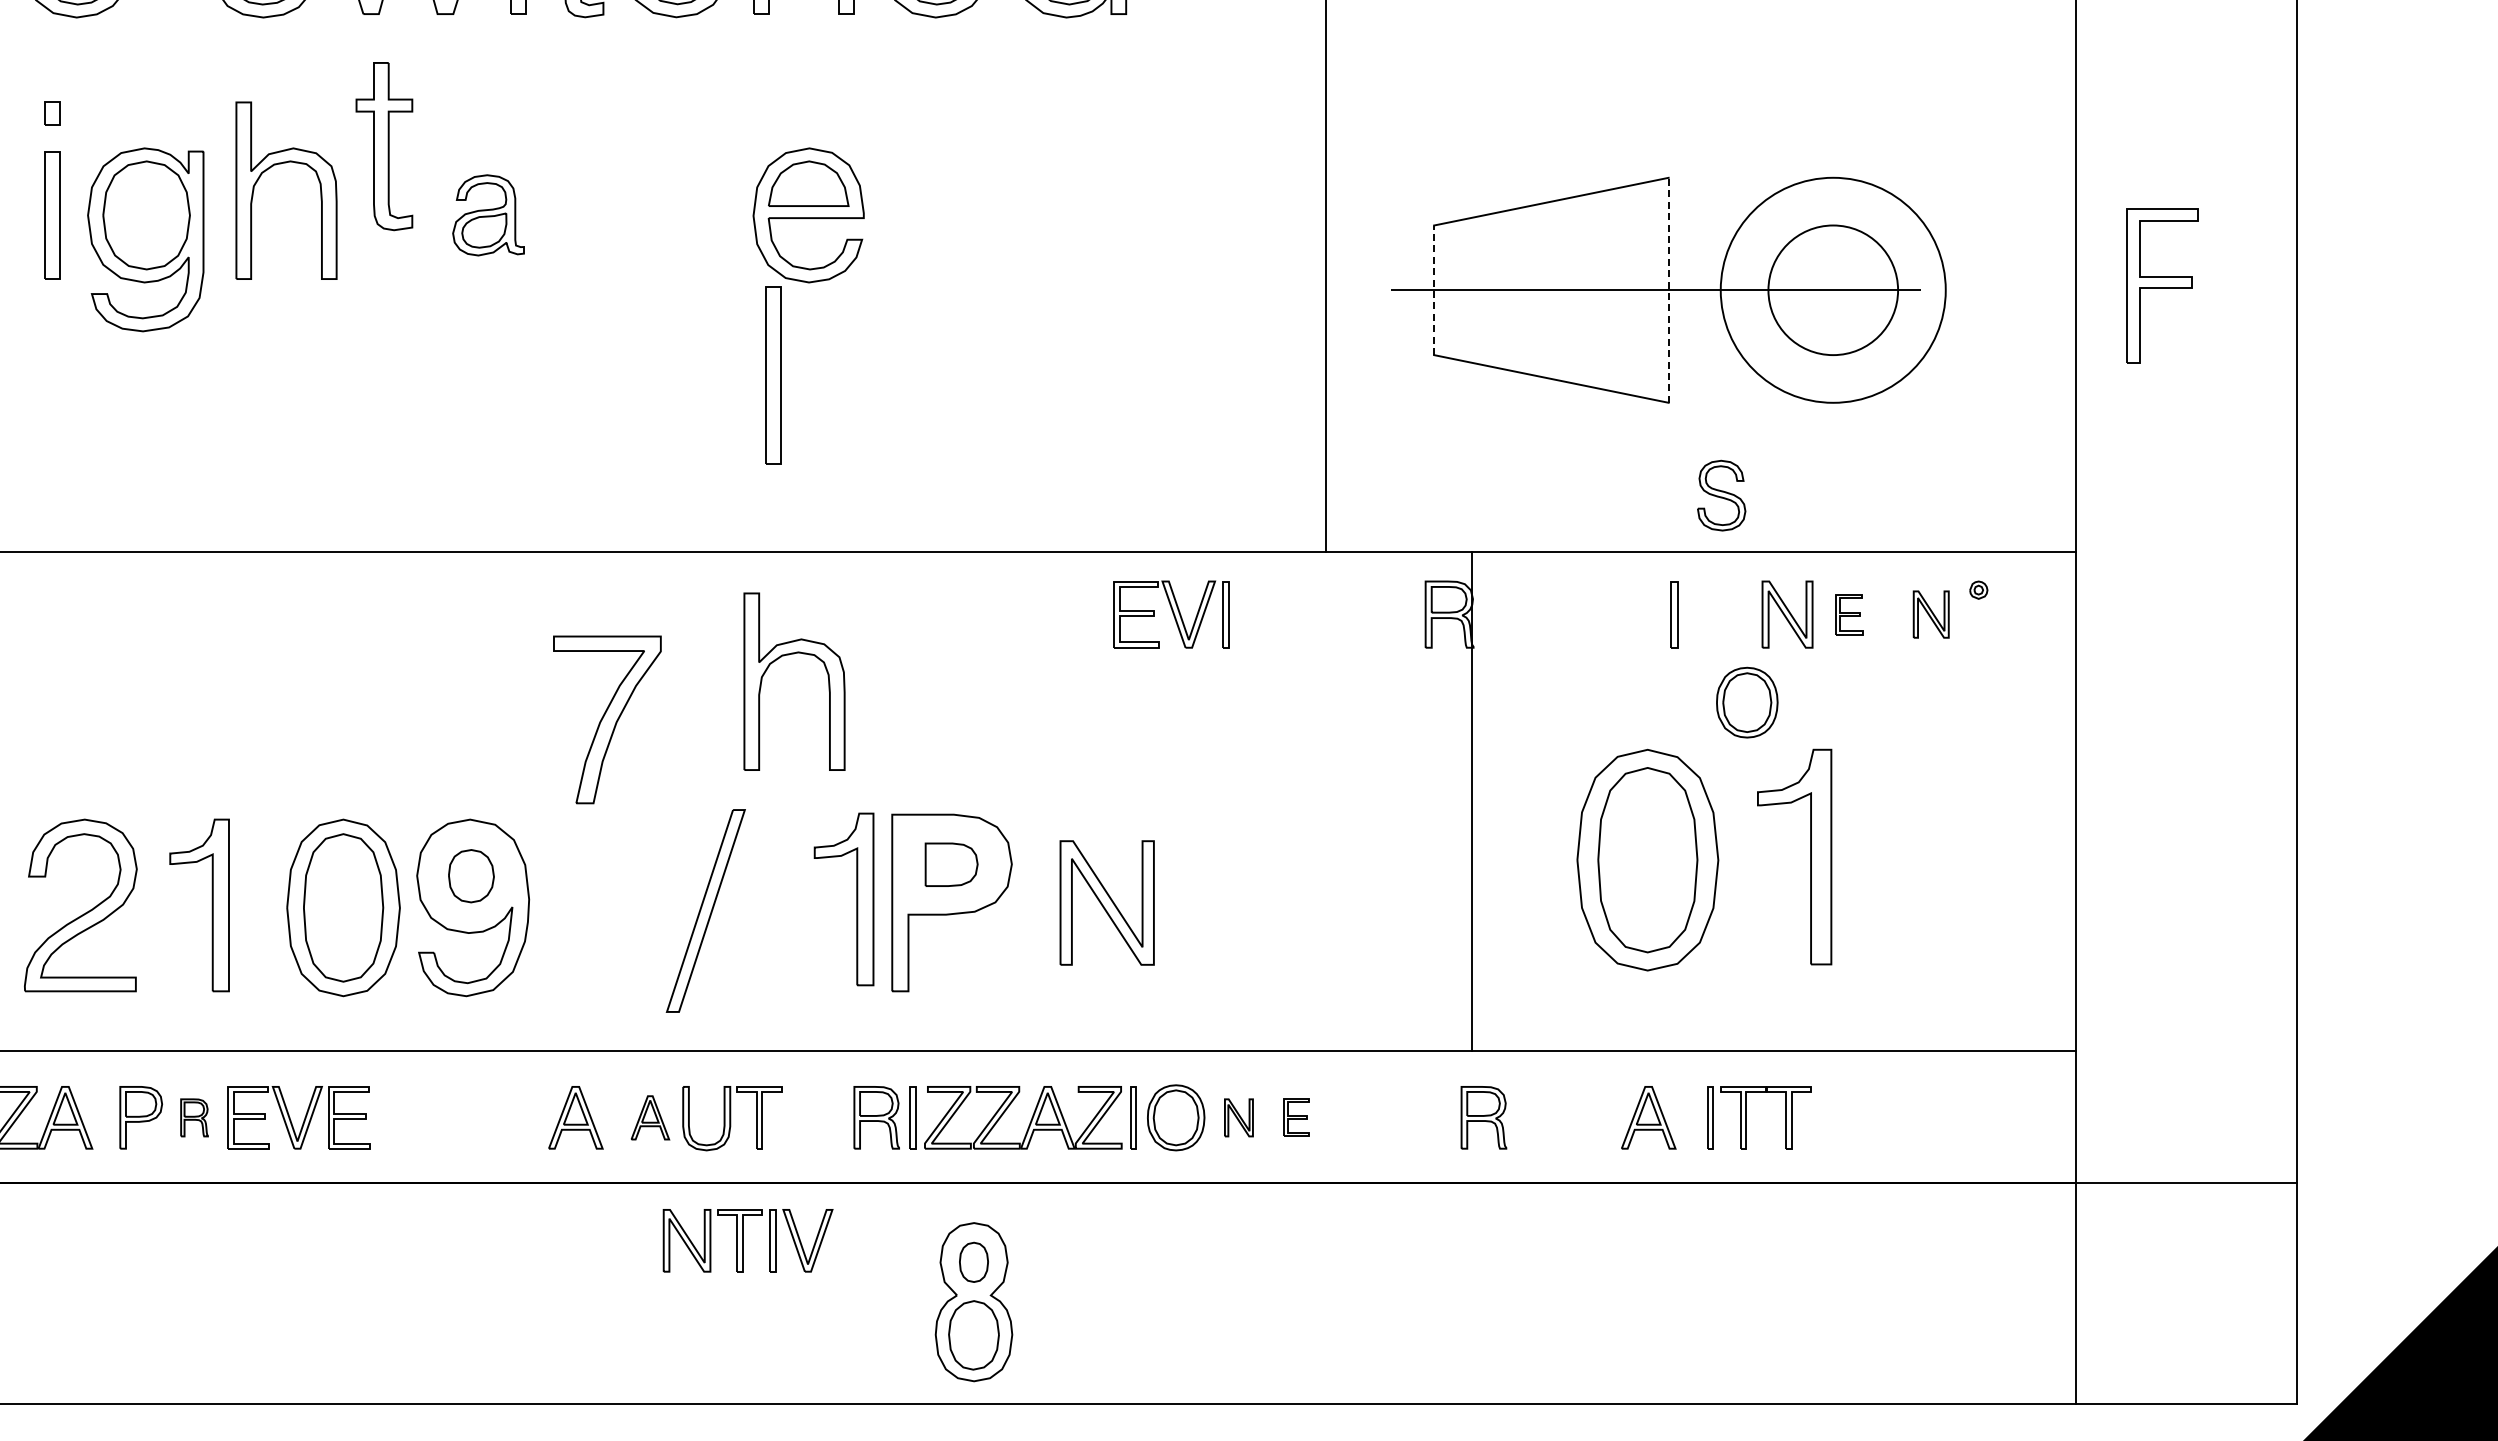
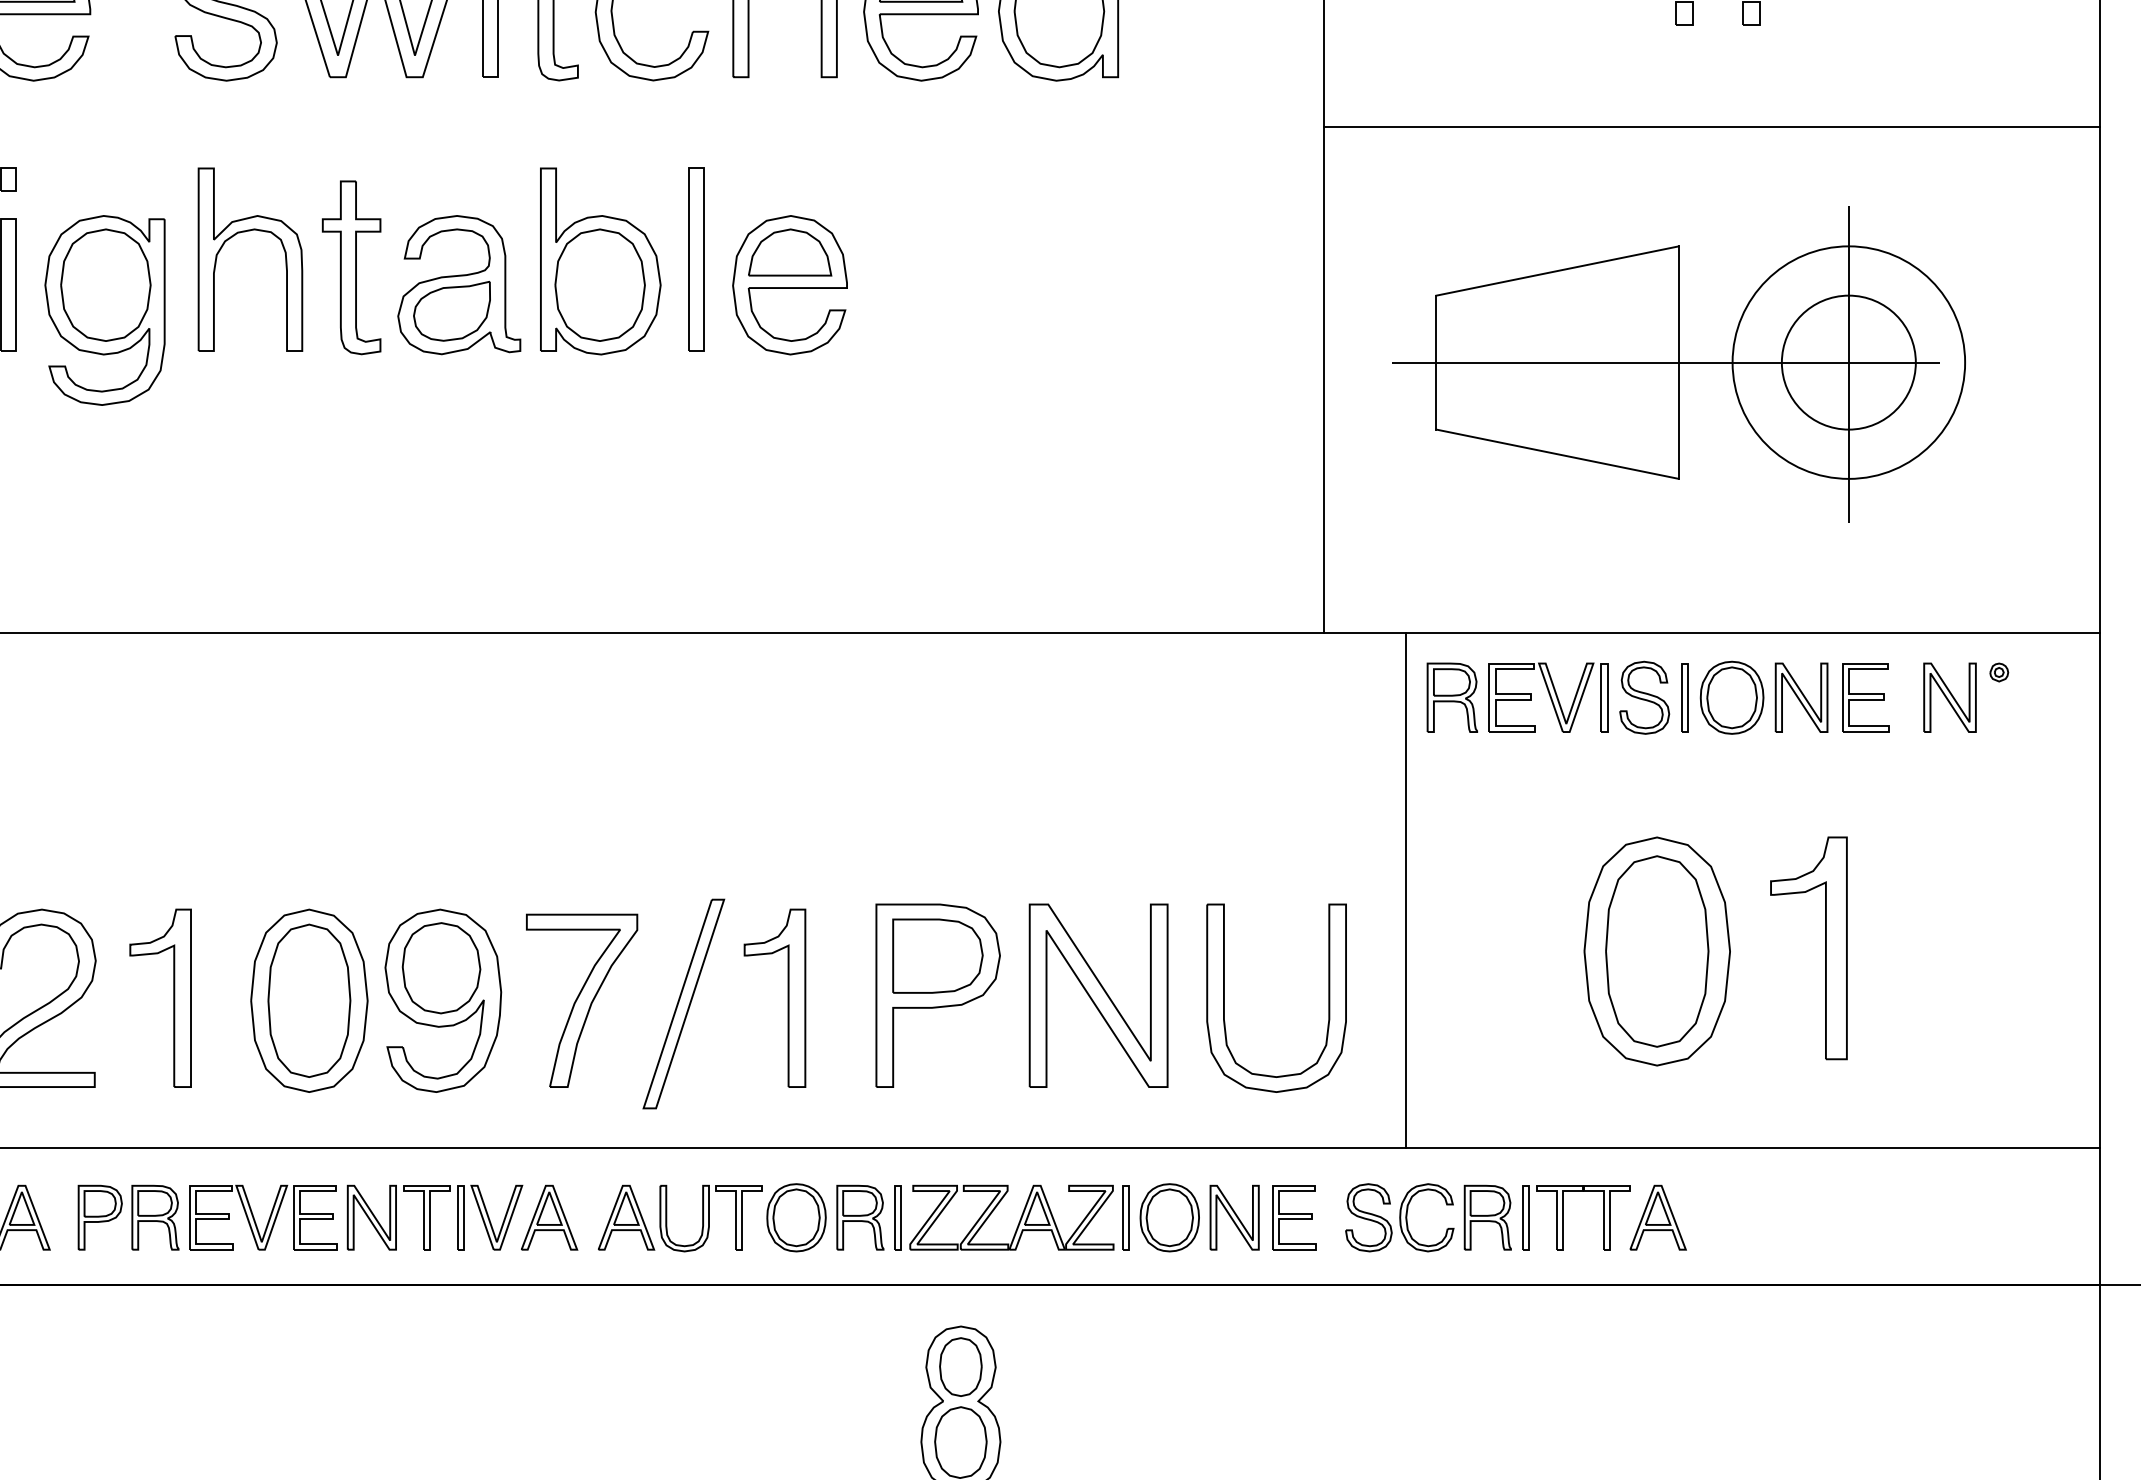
line: (1700, 62) -> (1711, 127), added
part: (384, 146) -> (351, 267), moved
part: (625, 192) -> (600, 261), added
part: (488, 215) -> (459, 285), size x1.67
line: (1668, 289) -> (1678, 361), dashed -> solid
line: (1434, 290) -> (1436, 362), dashed -> solid
line: (1833, 291) -> (1849, 363), added
part: (773, 375) -> (696, 259), moved
part: (1721, 495) -> (1644, 697), moved
part: (1171, 614) -> (1548, 697), moved
part: (1849, 614) -> (1865, 697), size x1.67
part: (1931, 614) -> (1950, 697), size x1.43
part: (789, 655) -> (770, 740), removed
part: (1747, 702) -> (1732, 697), moved
part: (607, 719) -> (582, 1000), moved
line: (1472, 800) -> (1406, 889), moved
part: (951, 864) -> (937, 955), size x1.67
part: (471, 875) -> (441, 967), size x1.67
part: (856, 899) -> (787, 998), moved
part: (1106, 902) -> (1097, 995), size x1.43
part: (1229, 905) -> (1224, 998), added
part: (194, 1117) -> (155, 1217), size x1.67
part: (650, 1117) -> (626, 1217), size x1.43
part: (814, 1117) -> (796, 1217), added
part: (1238, 1117) -> (1234, 1217), size x1.67
part: (1296, 1117) -> (1294, 1217), size x1.67
part: (1398, 1117) -> (1399, 1217), added
part: (1746, 1117) -> (1562, 1217), moved
part: (747, 1240) -> (434, 1217), moved
part: (973, 1262) -> (960, 1367), size x1.43

